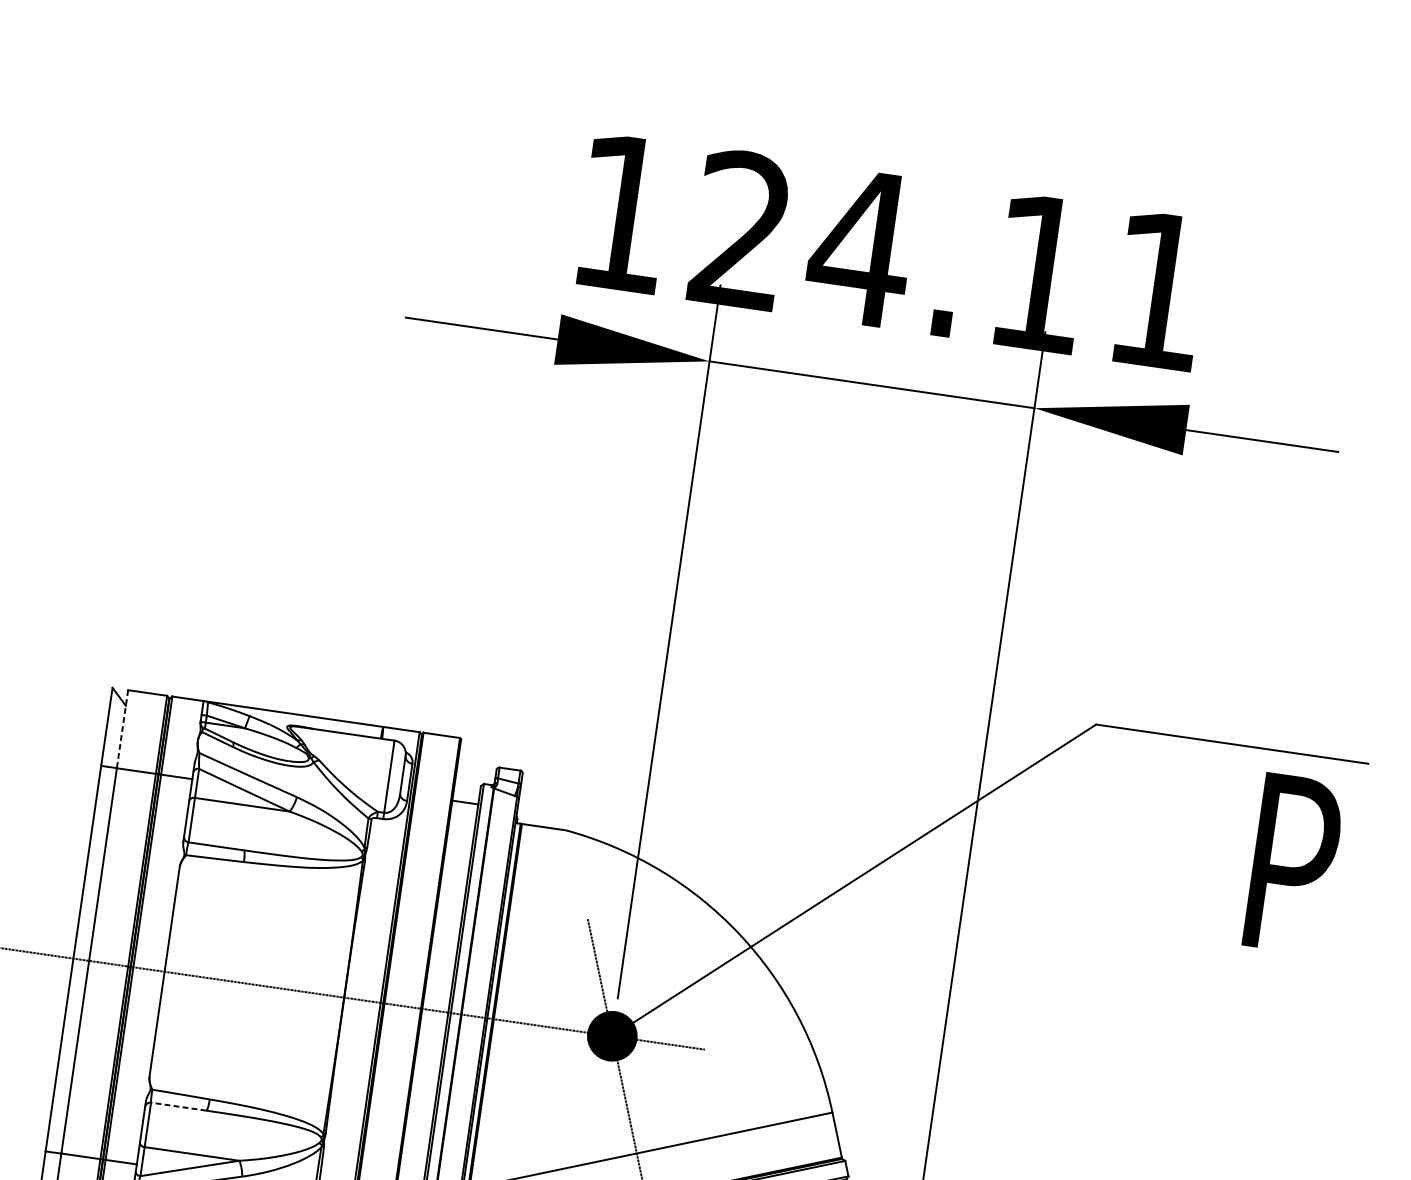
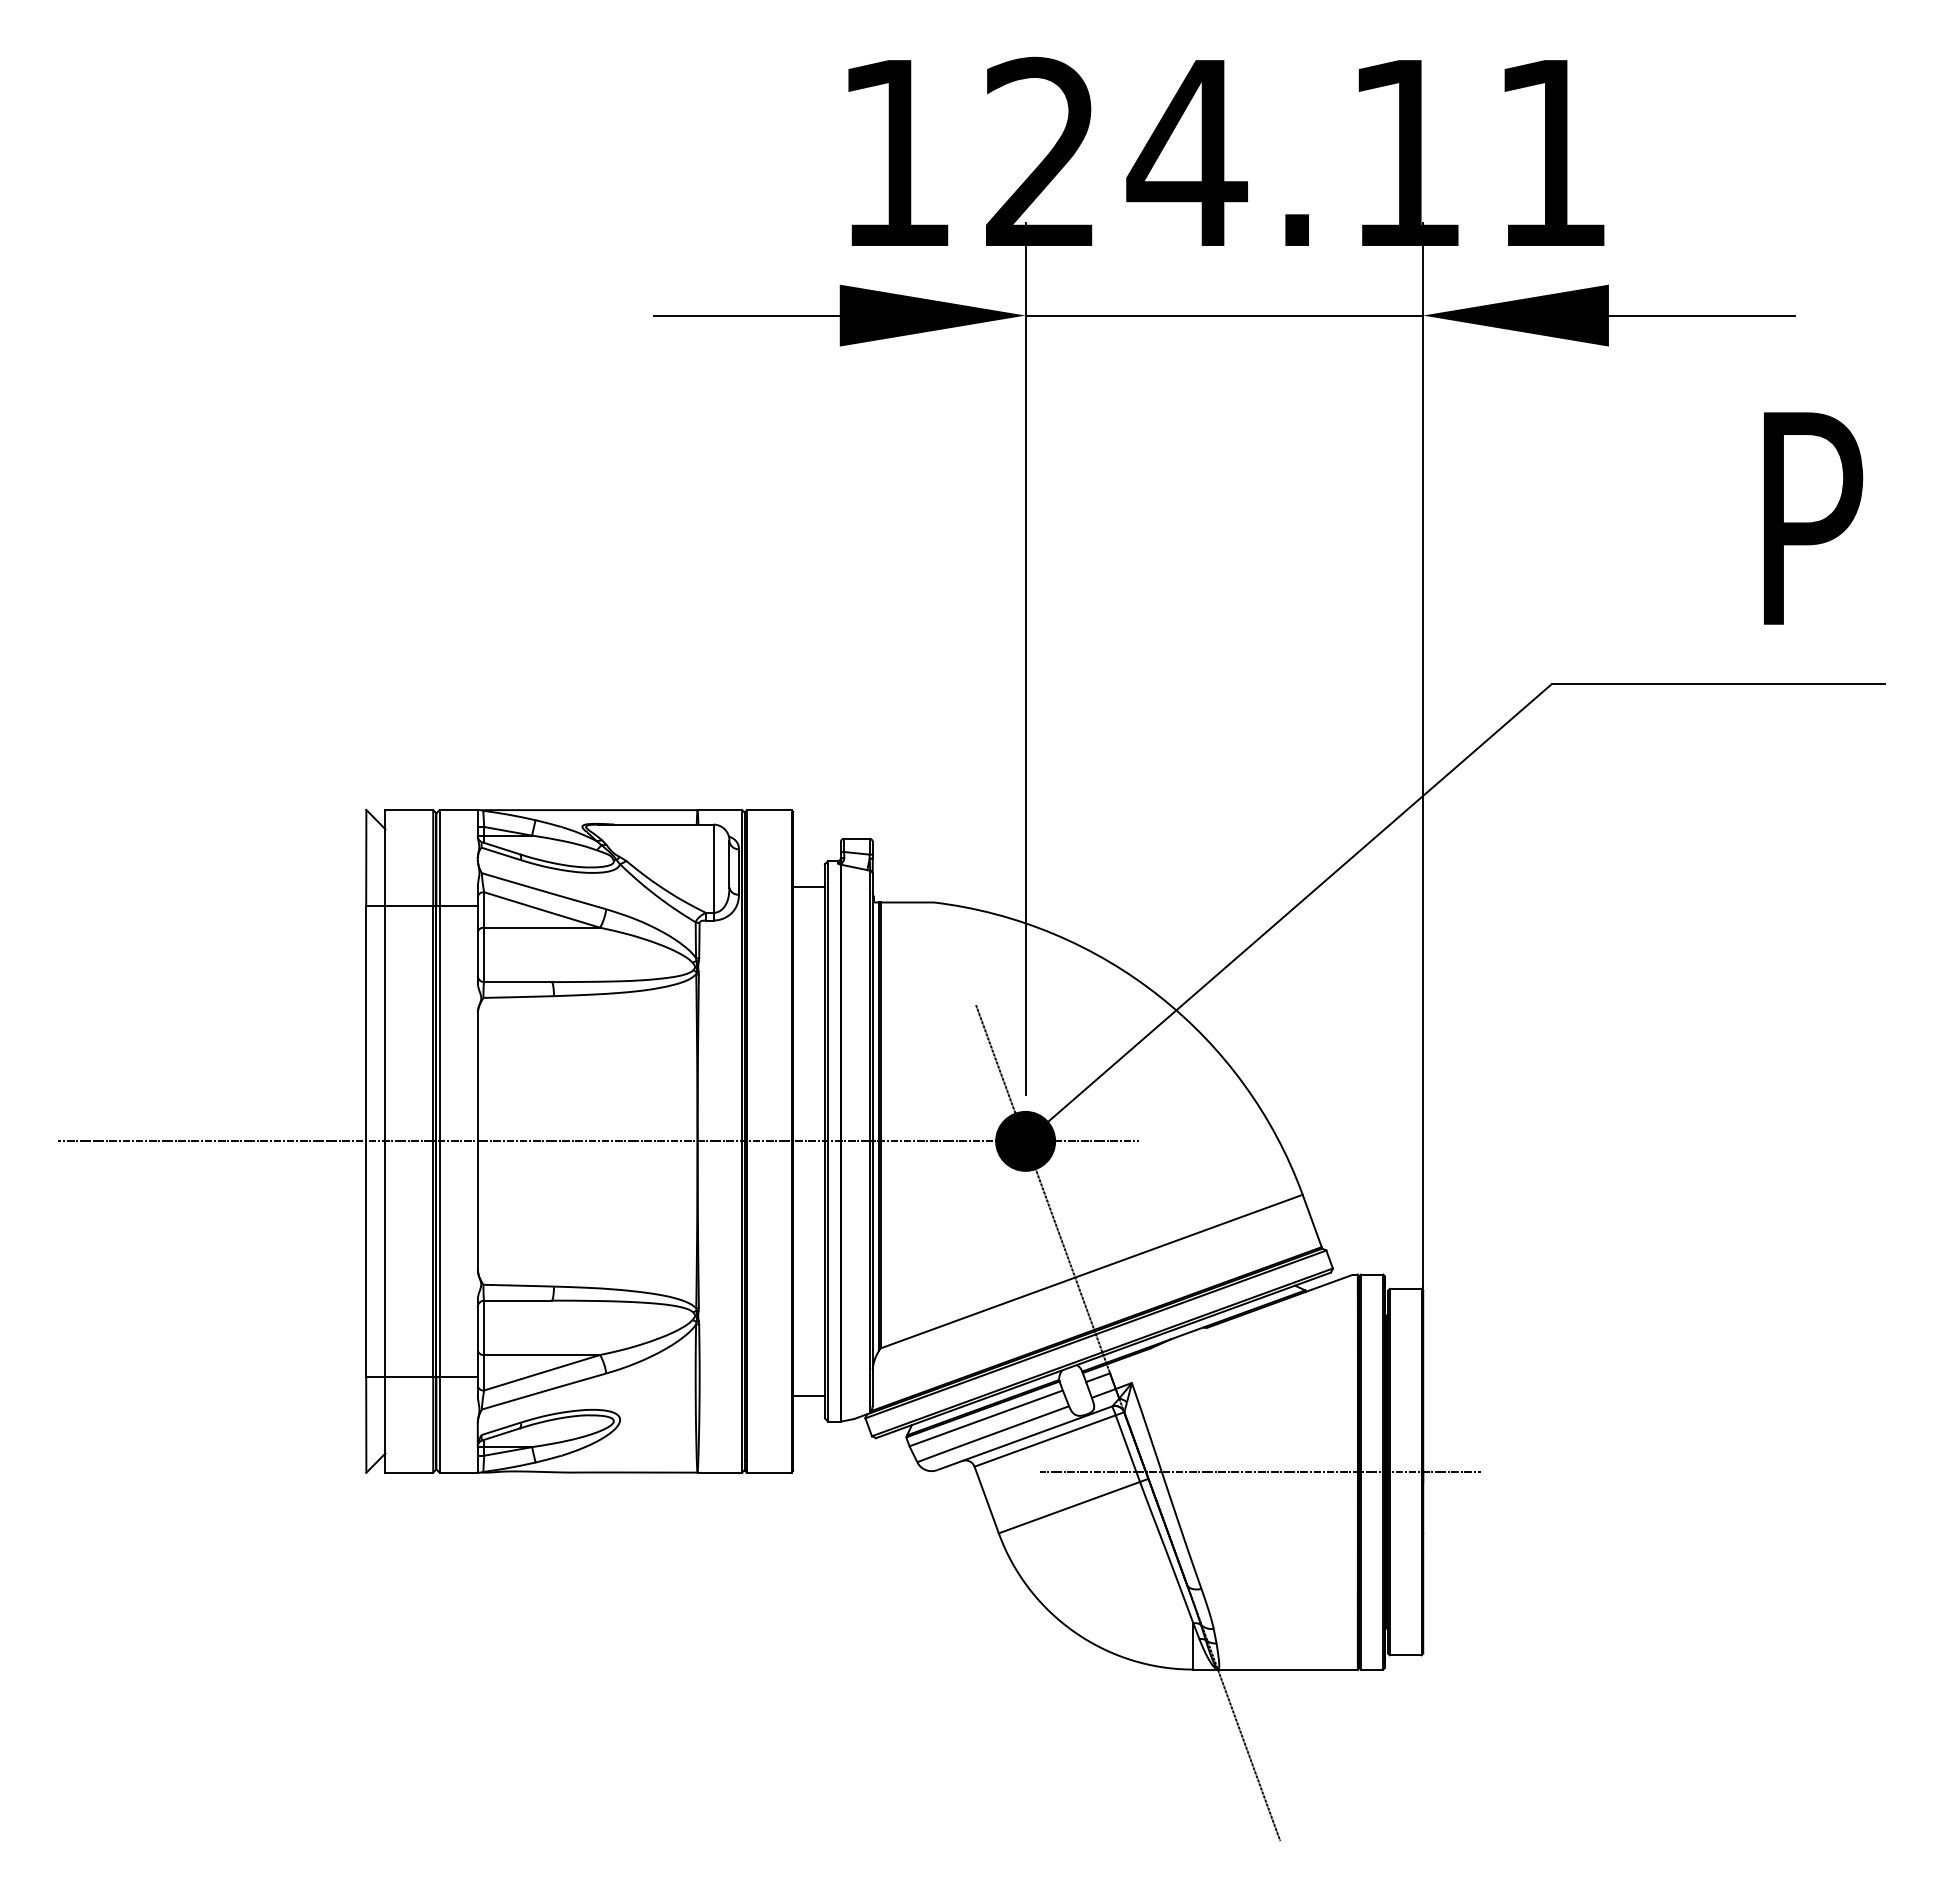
line: (122, 728) -> (385, 857), dashed -> solid
text: (1294, 864) -> (1813, 518), moved
line: (178, 1106) -> (517, 1300), dashed -> solid

